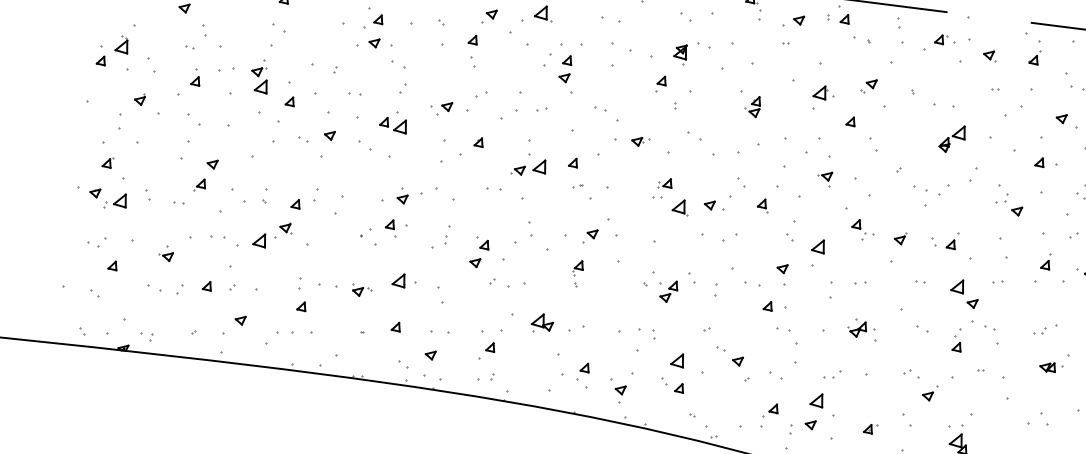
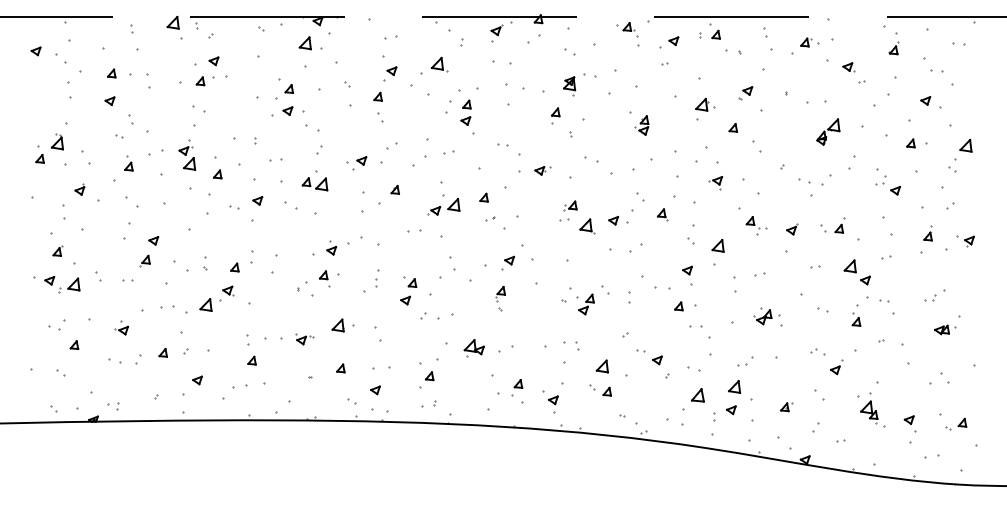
part: (989, 55) -> (848, 67), moved
part: (769, 415) -> (692, 406), size x1.6

